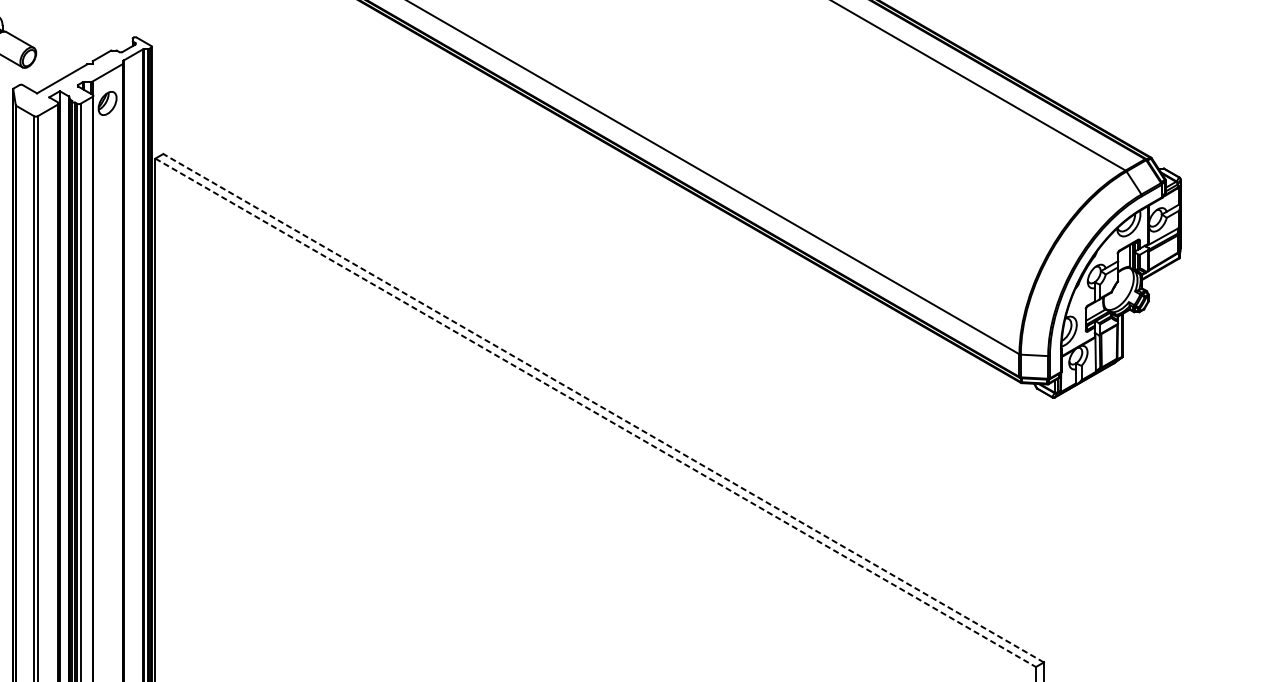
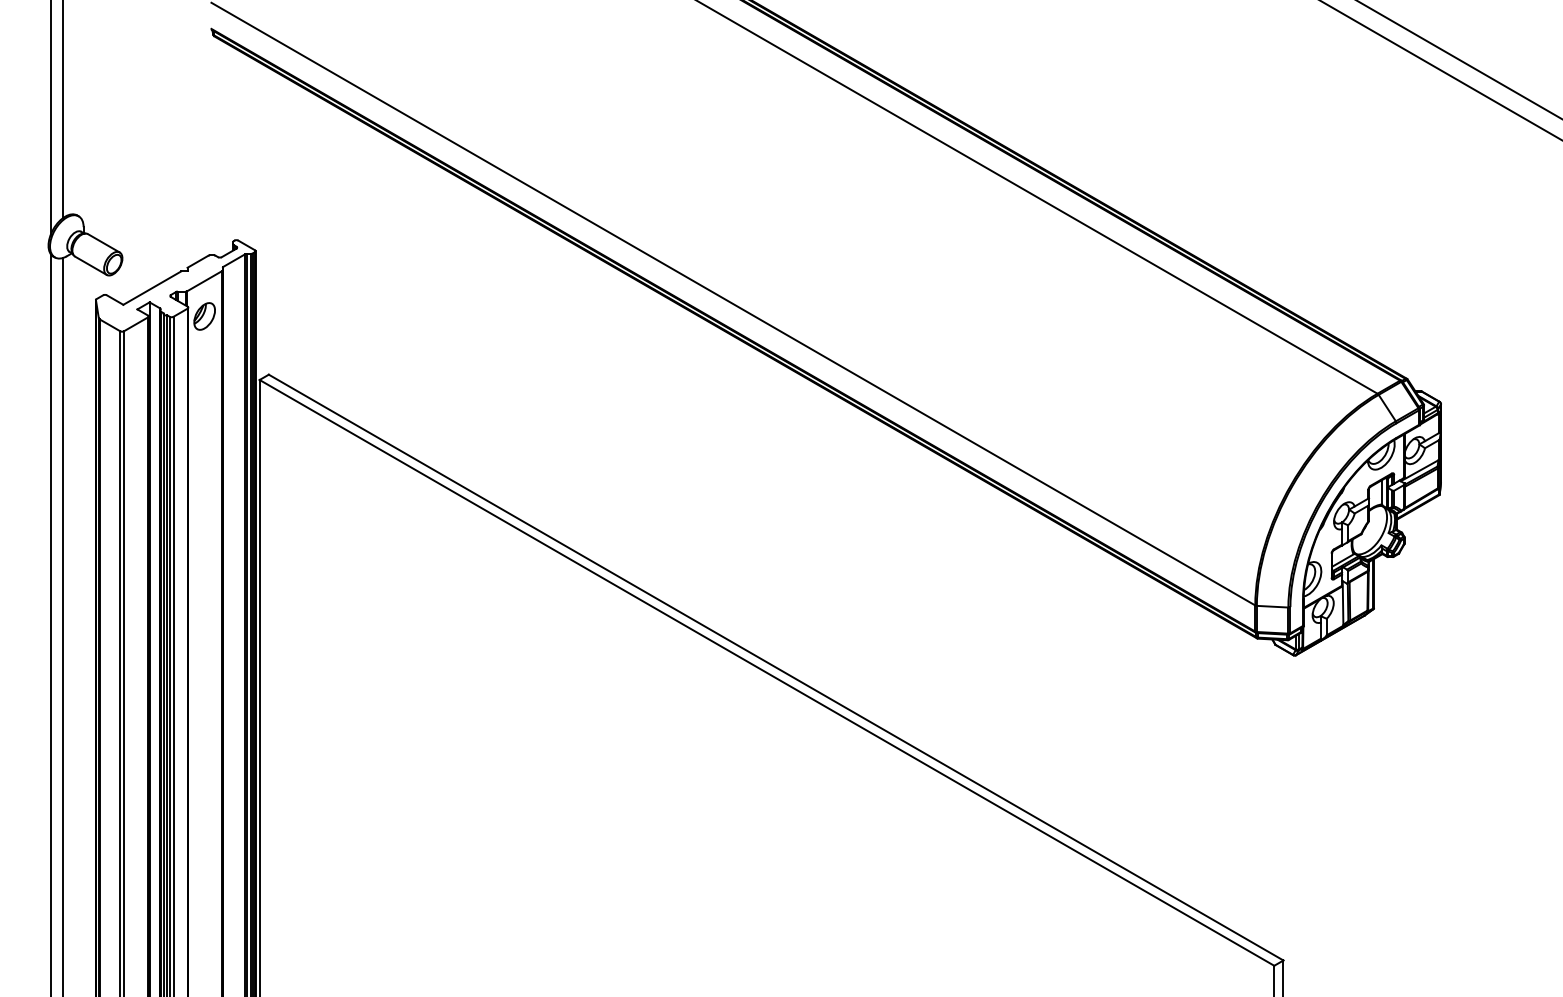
line: (603, 408) -> (776, 667), dashed -> solid
line: (595, 412) -> (766, 672), dashed -> solid

